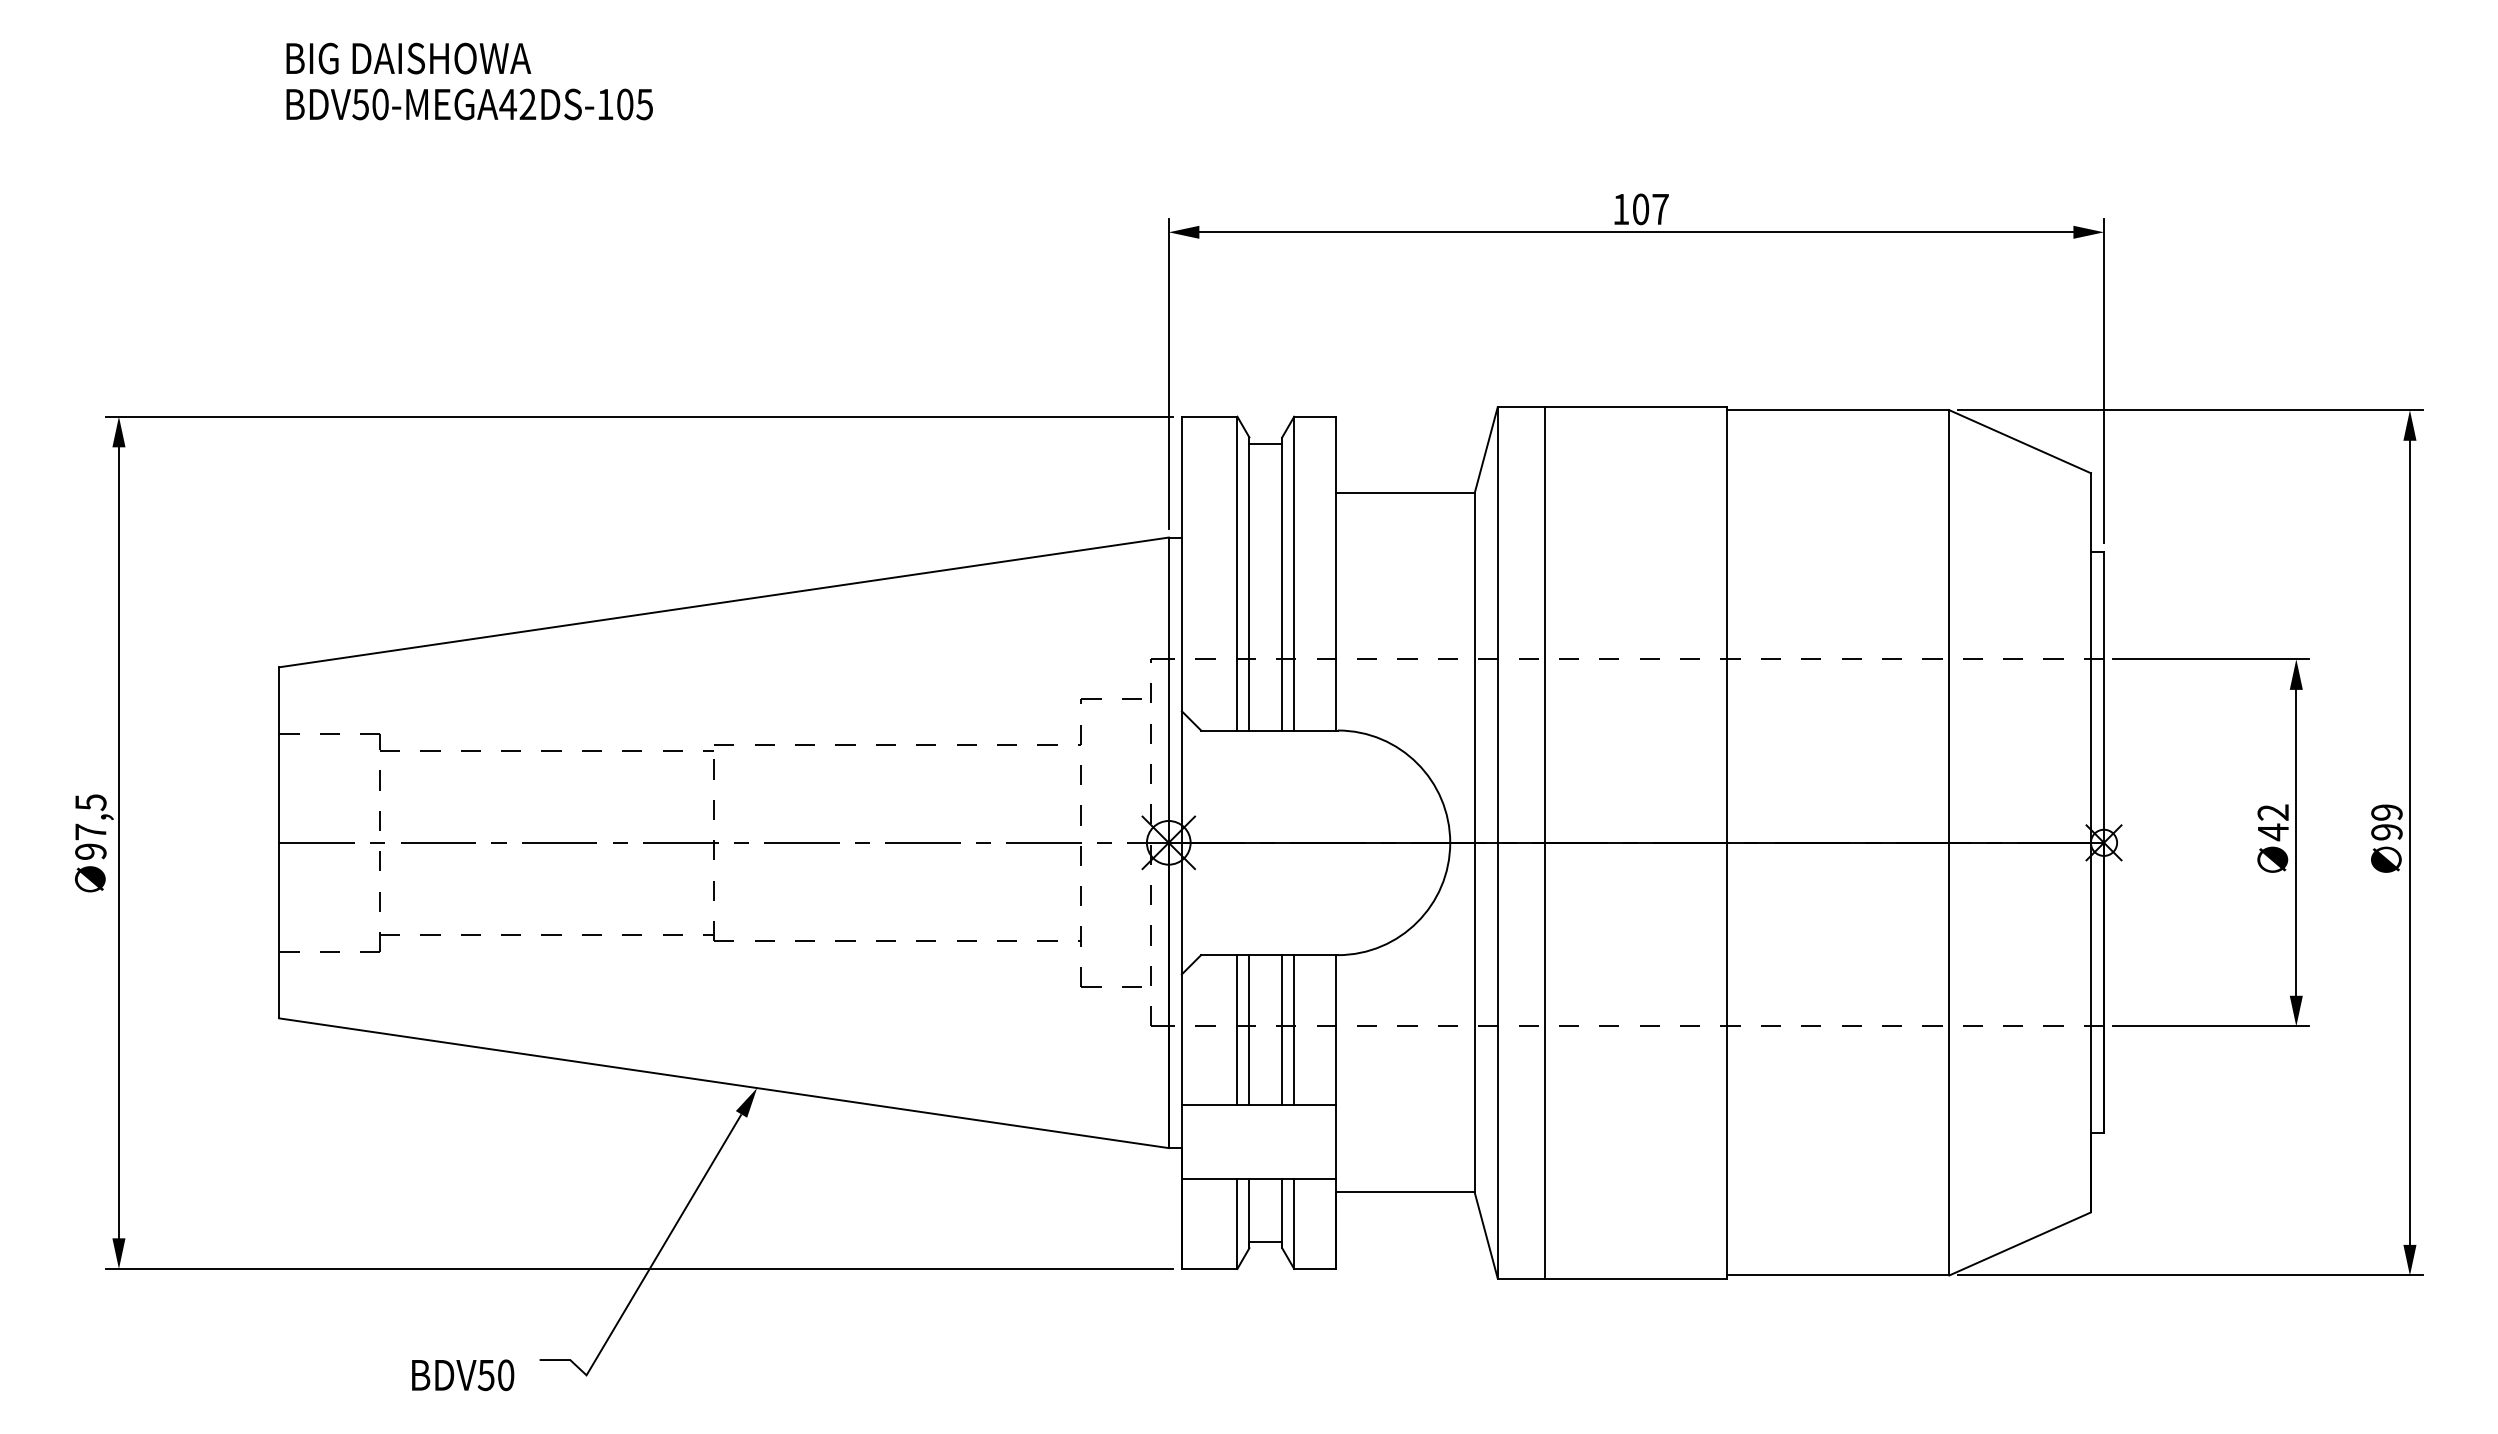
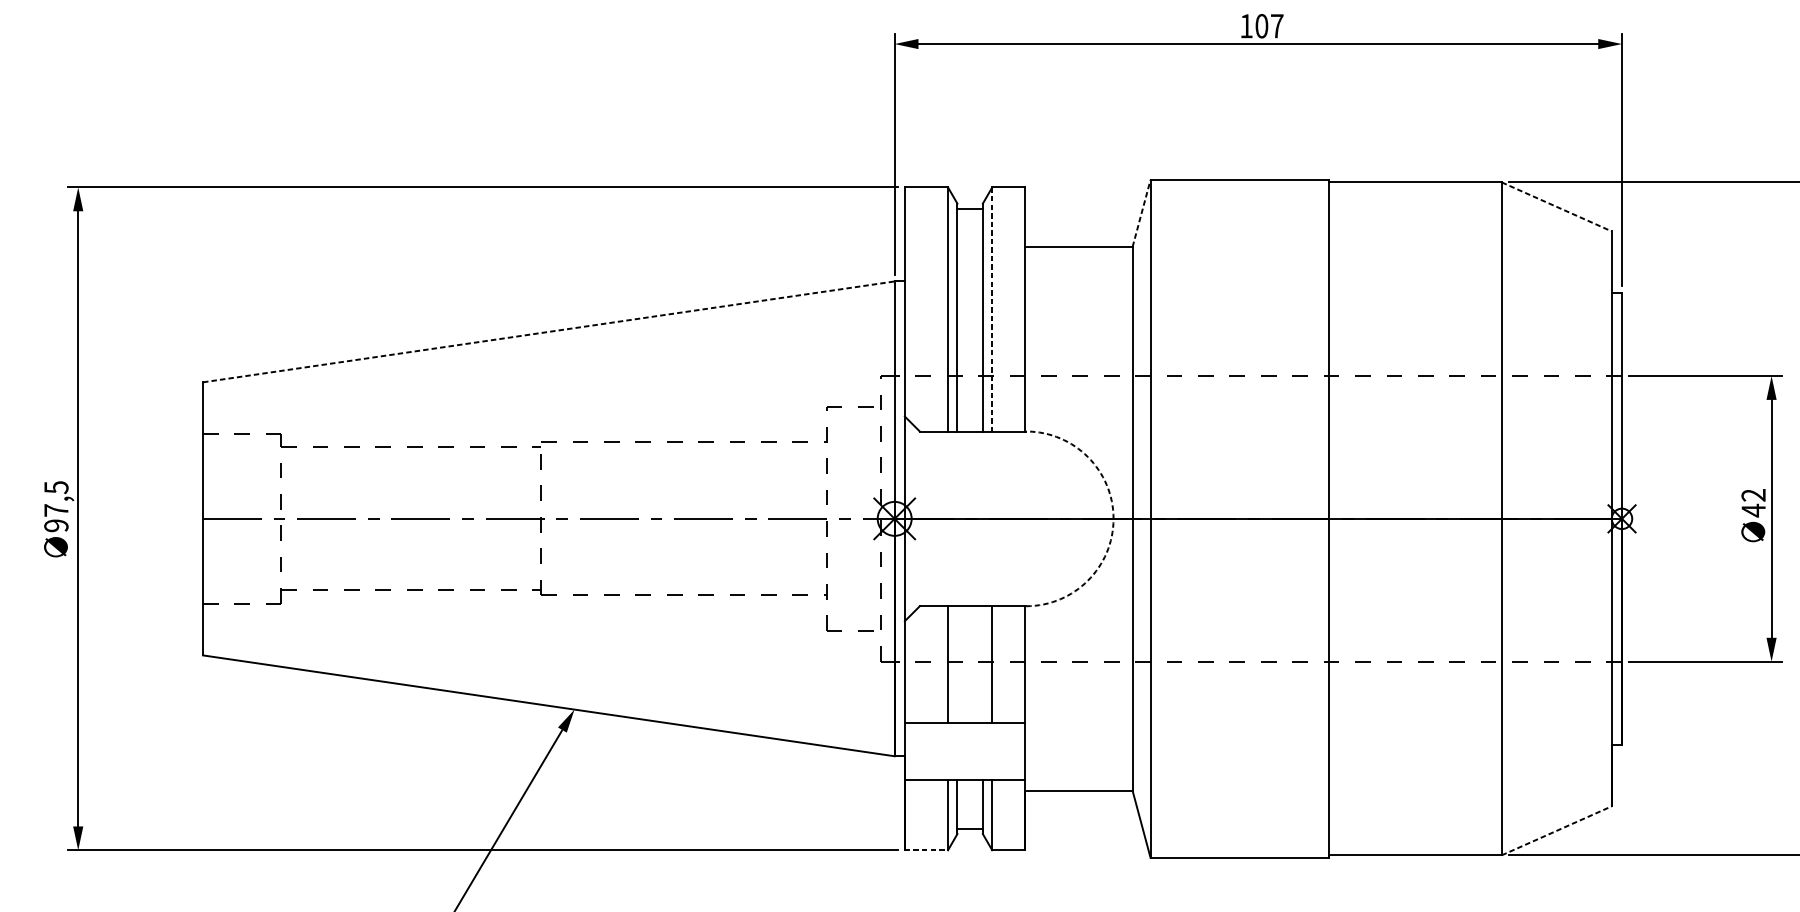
line: (2020, 441) -> (1557, 206), solid -> dashed
line: (1486, 450) -> (1141, 213), solid -> dashed
line: (1294, 573) -> (992, 309), solid -> dashed
line: (724, 602) -> (549, 331), solid -> dashed
arc: (1450, 842) -> (1113, 518), solid -> dashed
line: (1544, 842) -> (1186, 518), removed
line: (1249, 1030) -> (957, 664), removed
line: (1282, 1030) -> (983, 664), removed
line: (2020, 1243) -> (1557, 830), solid -> dashed
line: (1209, 1268) -> (926, 849), solid -> dashed

